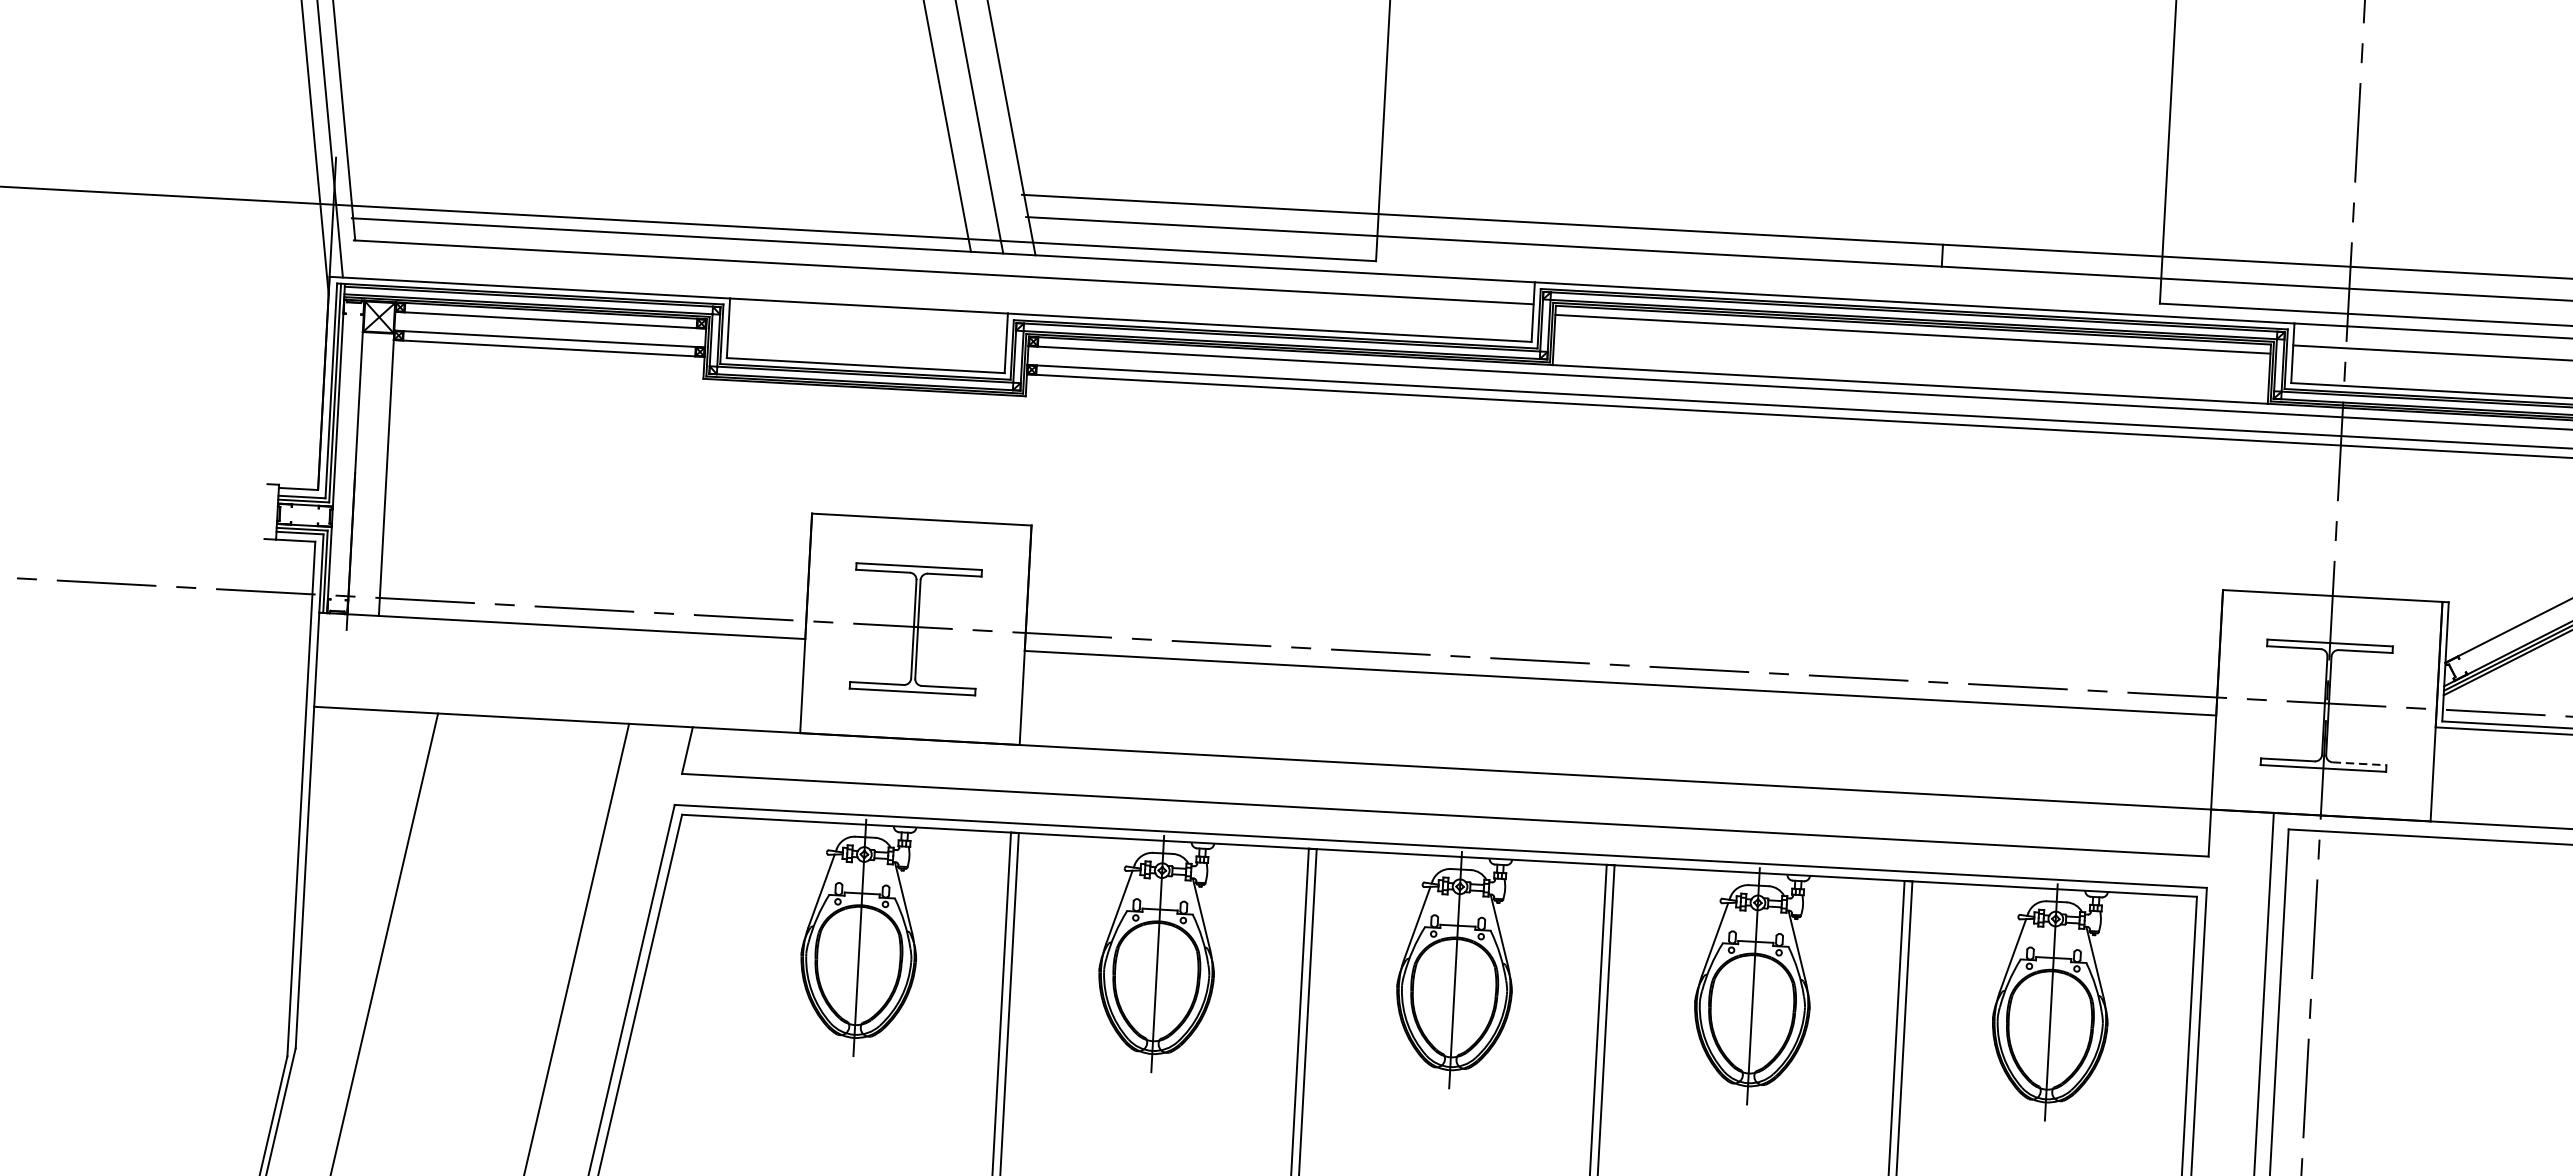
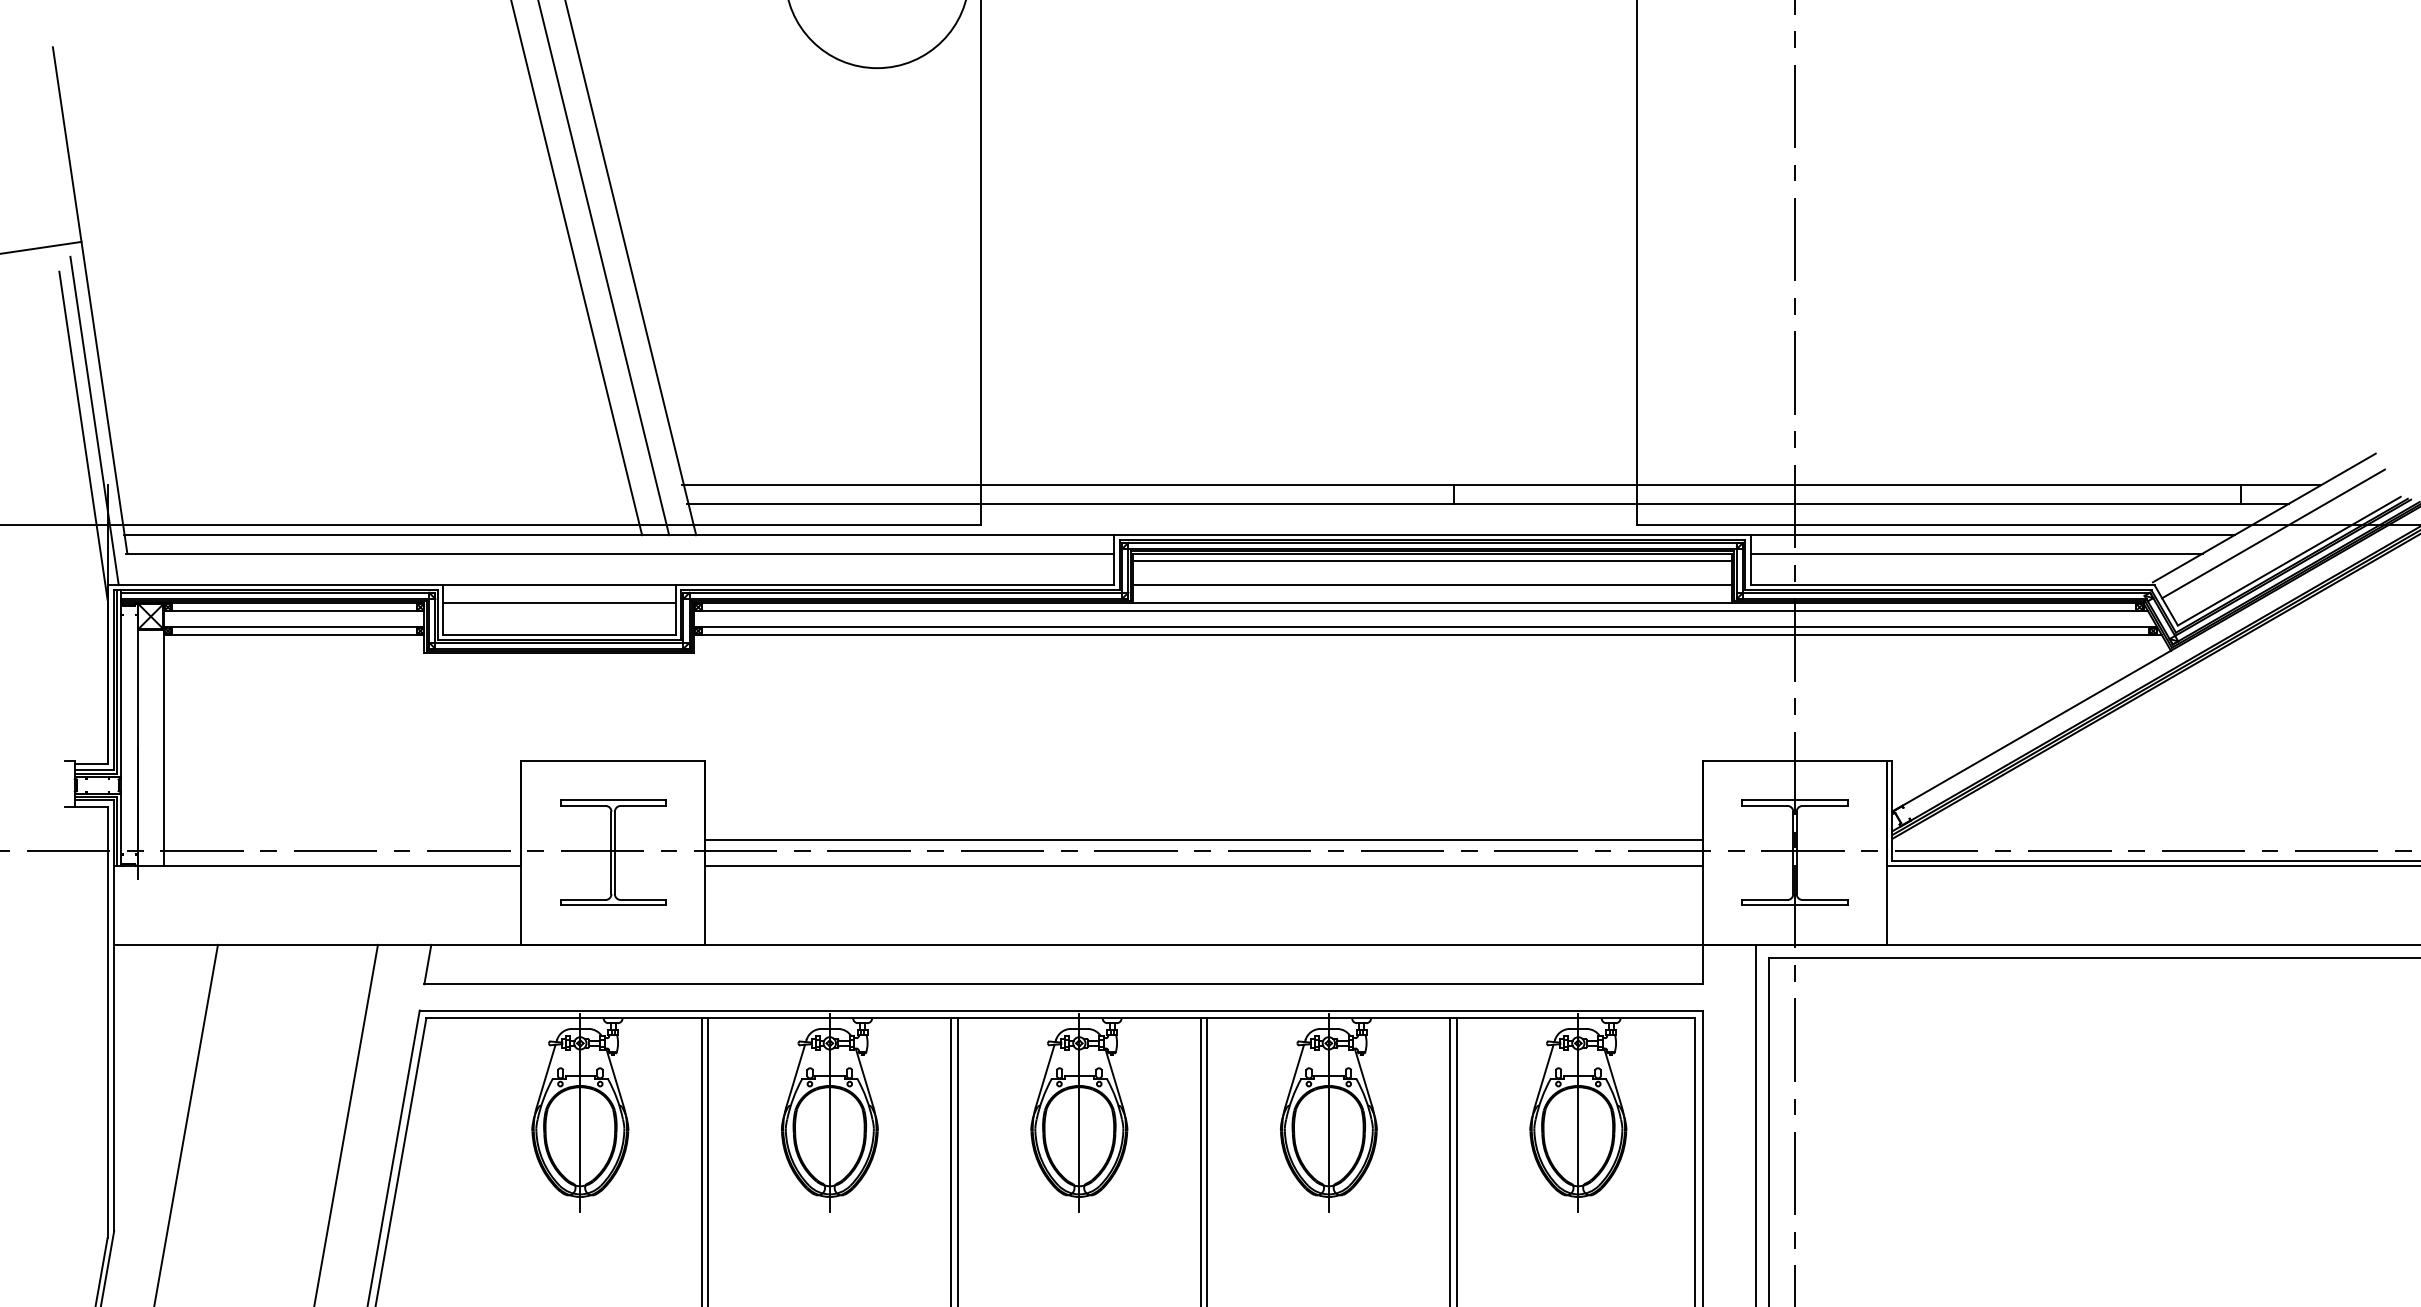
line: (867, 328) -> (559, 603), added
line: (1911, 362) -> (1432, 585), added
line: (1622, 651) -> (1204, 839), added
line: (2360, 763) -> (1825, 899), dashed -> solid

